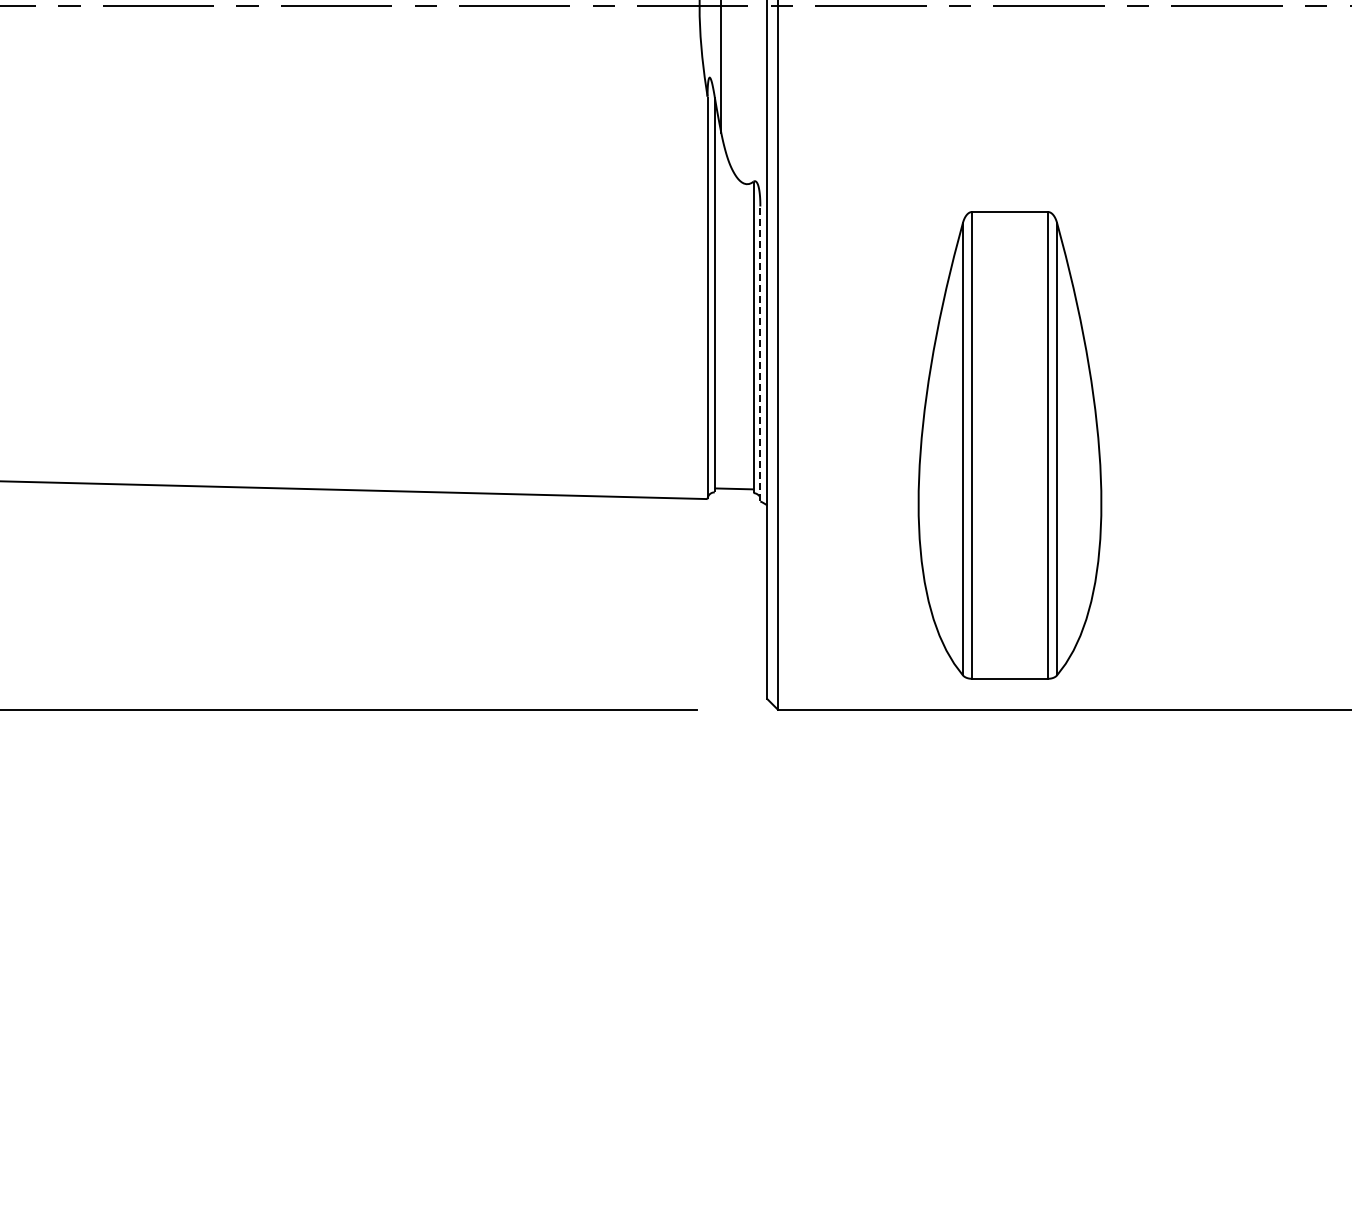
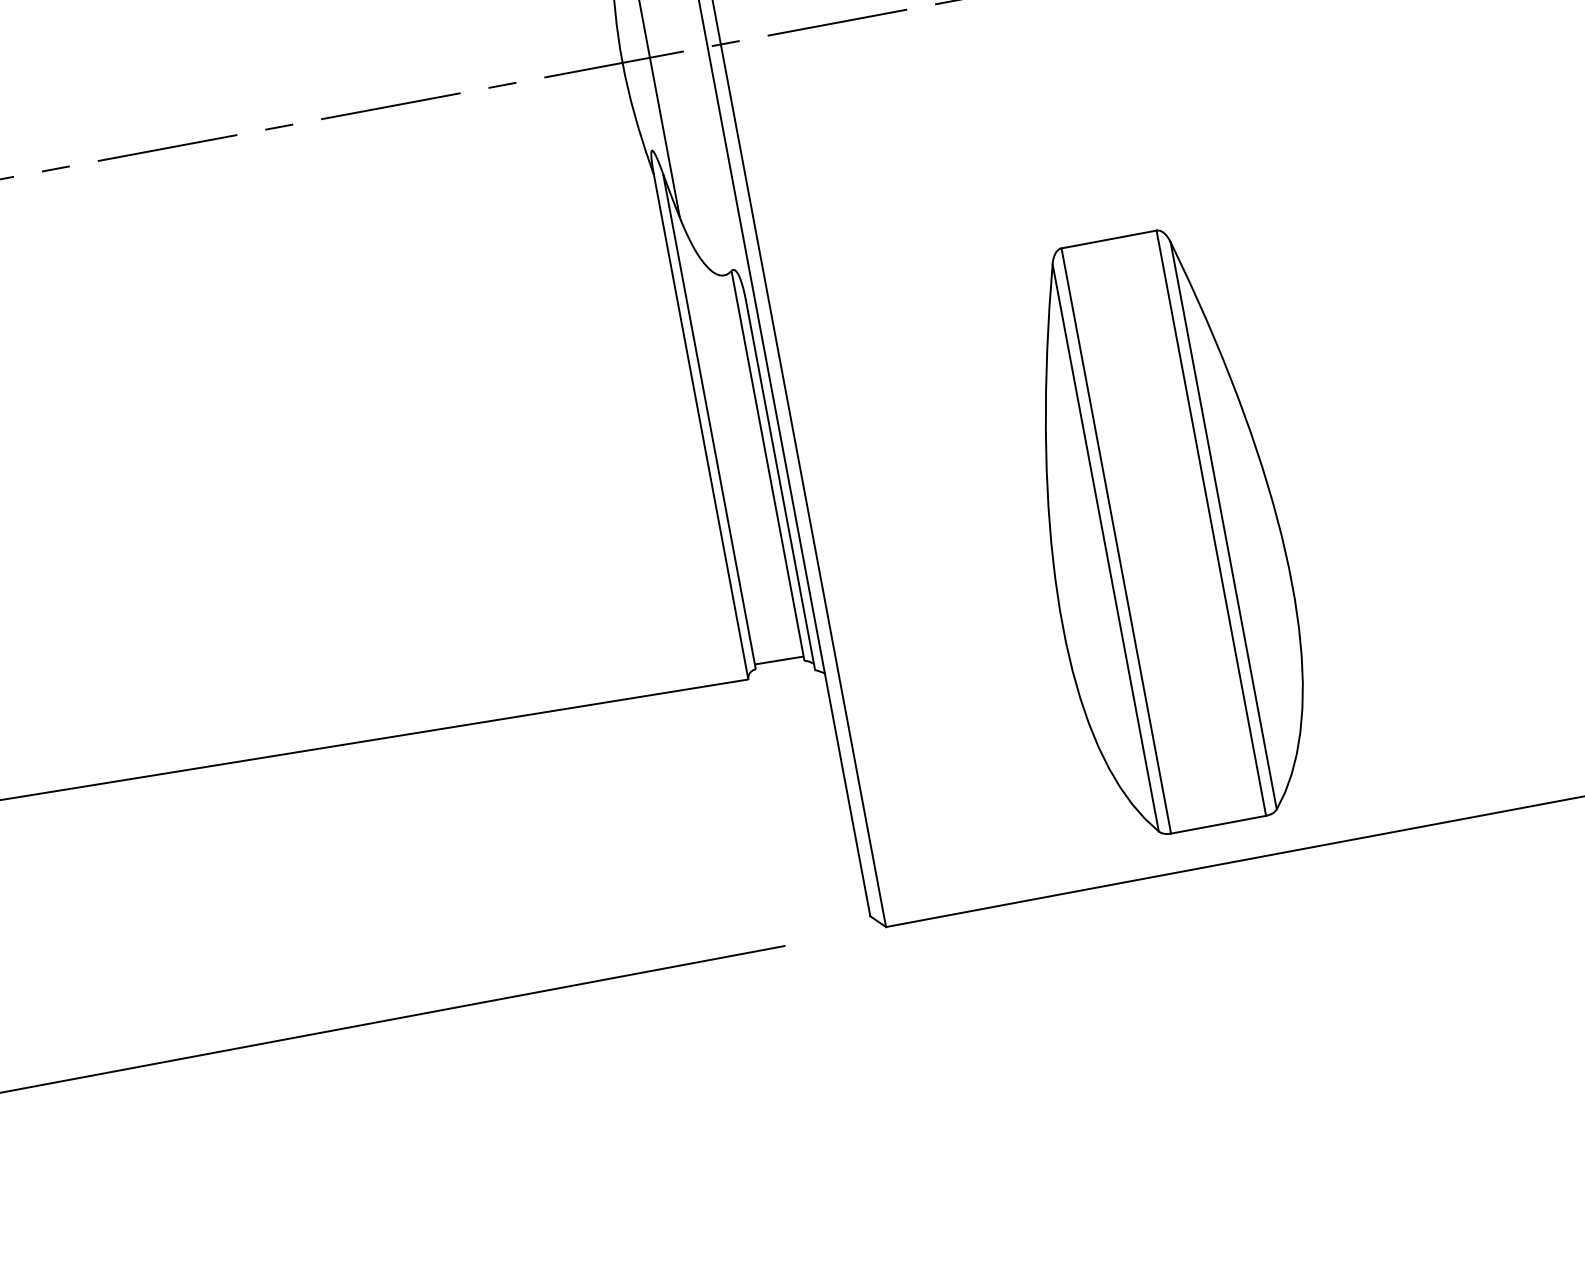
line: (760, 353) -> (780, 484), dashed -> solid
part: (1009, 445) -> (1163, 532), moved

